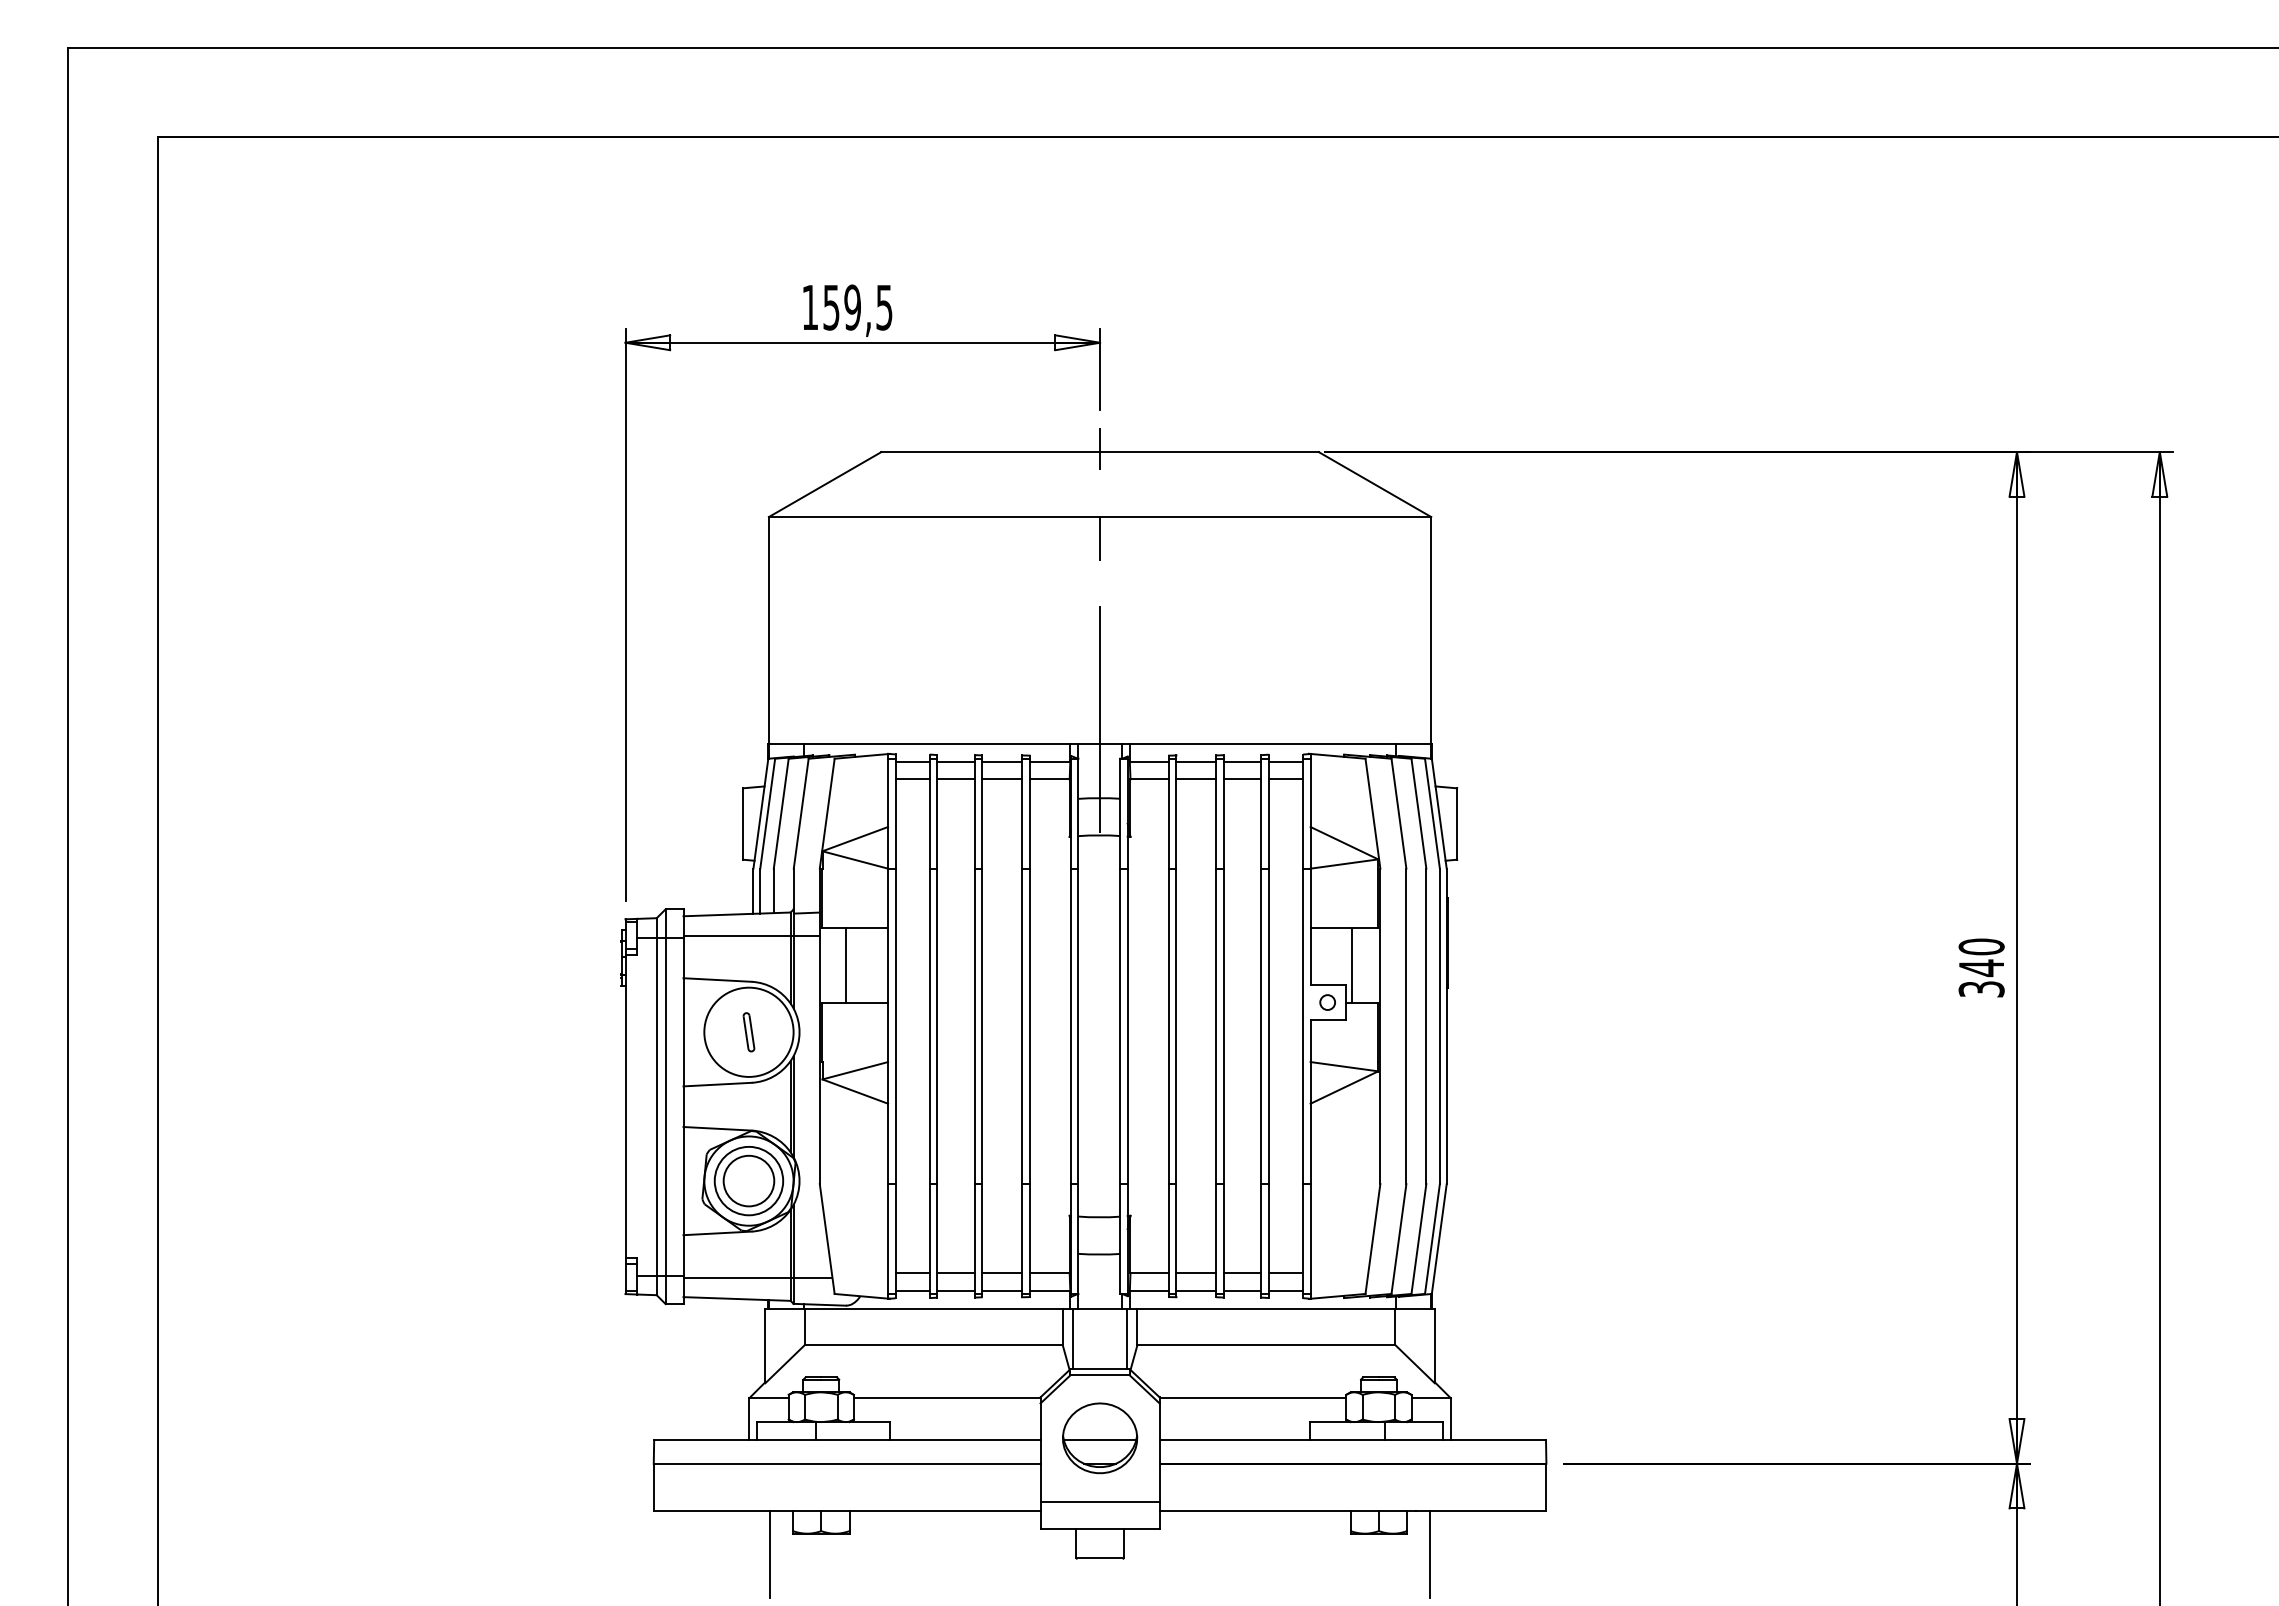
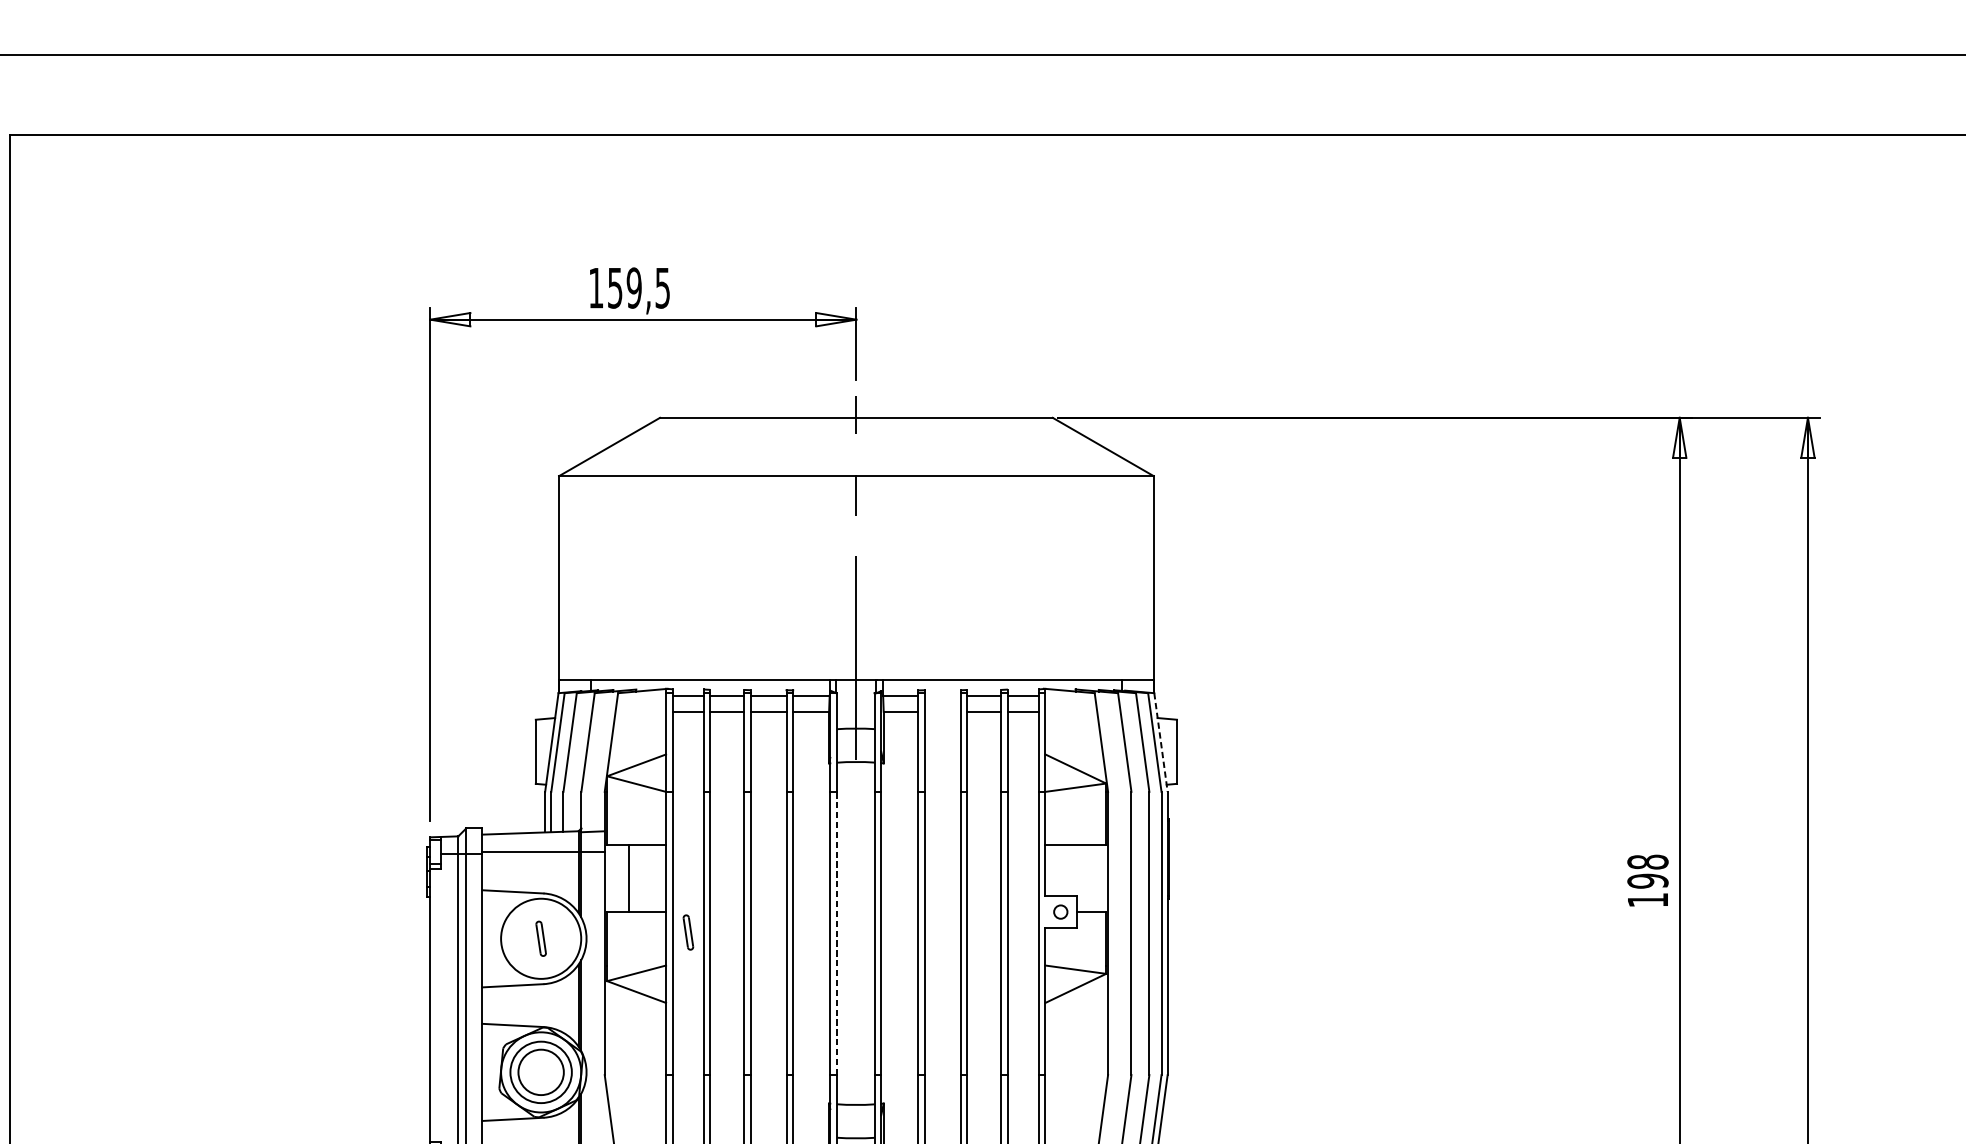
line: (1196, 761) -> (942, 695), removed
line: (1196, 779) -> (942, 711), removed
line: (1439, 814) -> (1161, 743), solid -> dashed
line: (1352, 965) -> (1083, 878), removed
text: (1981, 967) -> (1647, 880), 340 -> 198
part: (912, 1025) -> (687, 932), added
line: (1078, 1026) -> (837, 933), solid -> dashed

